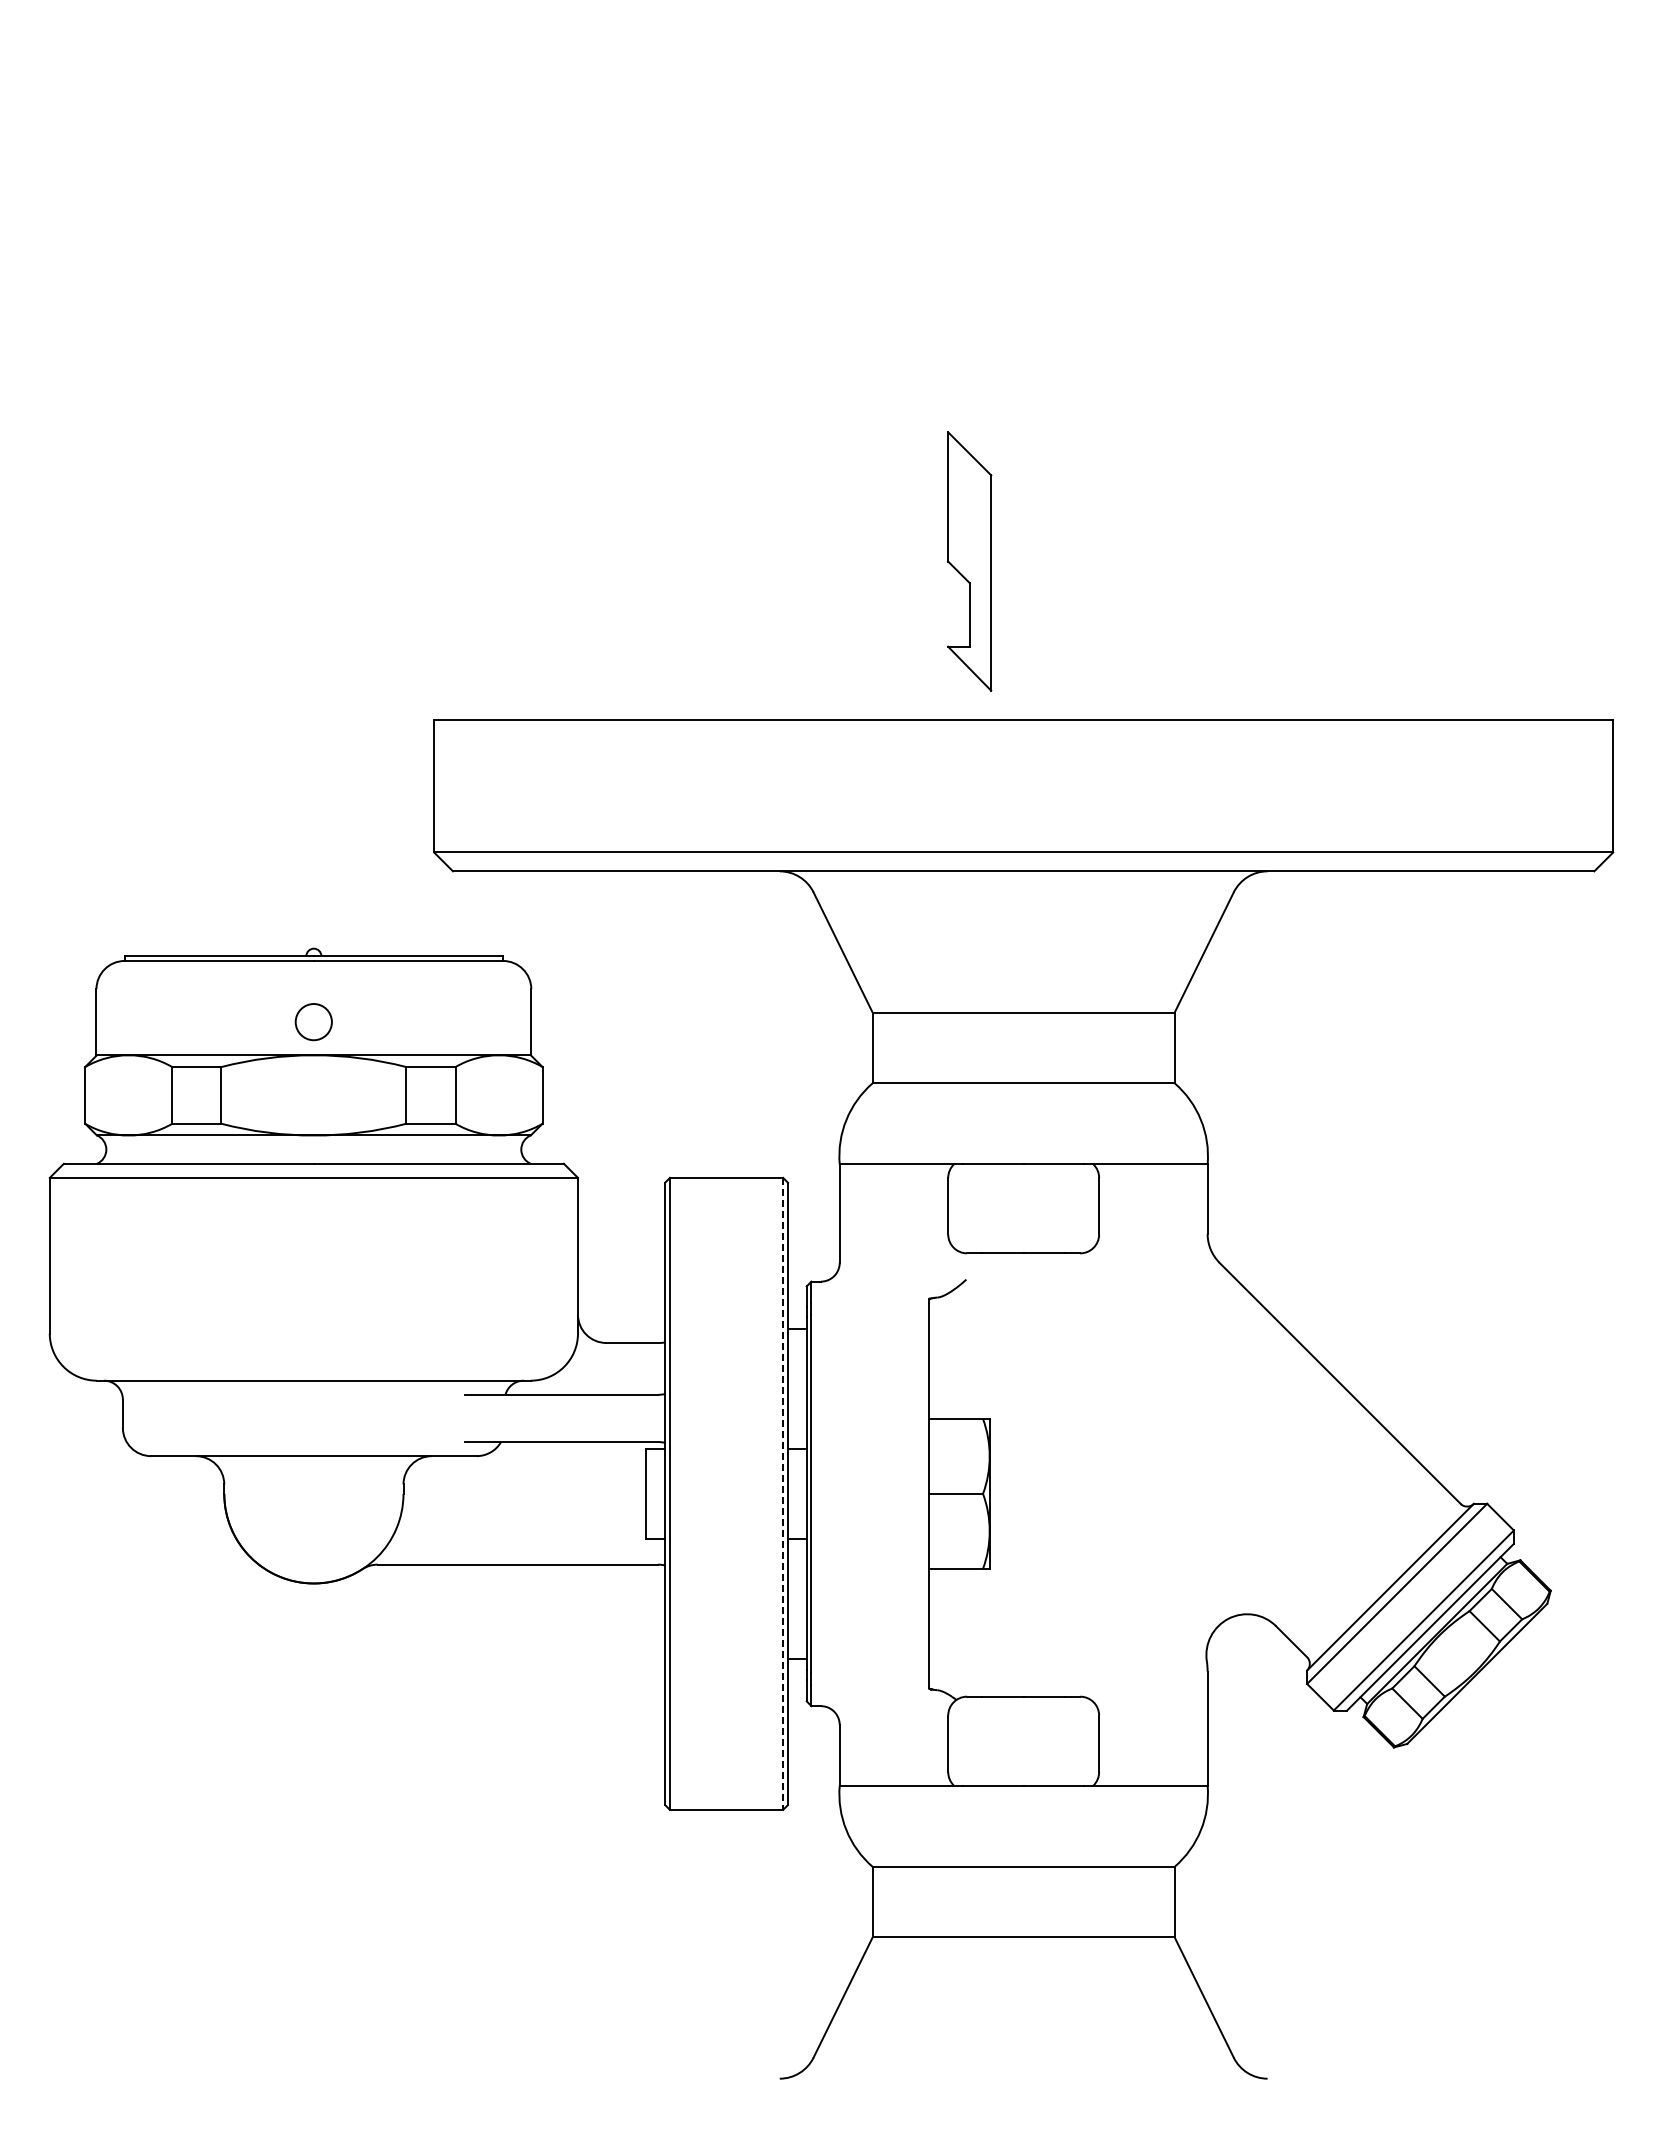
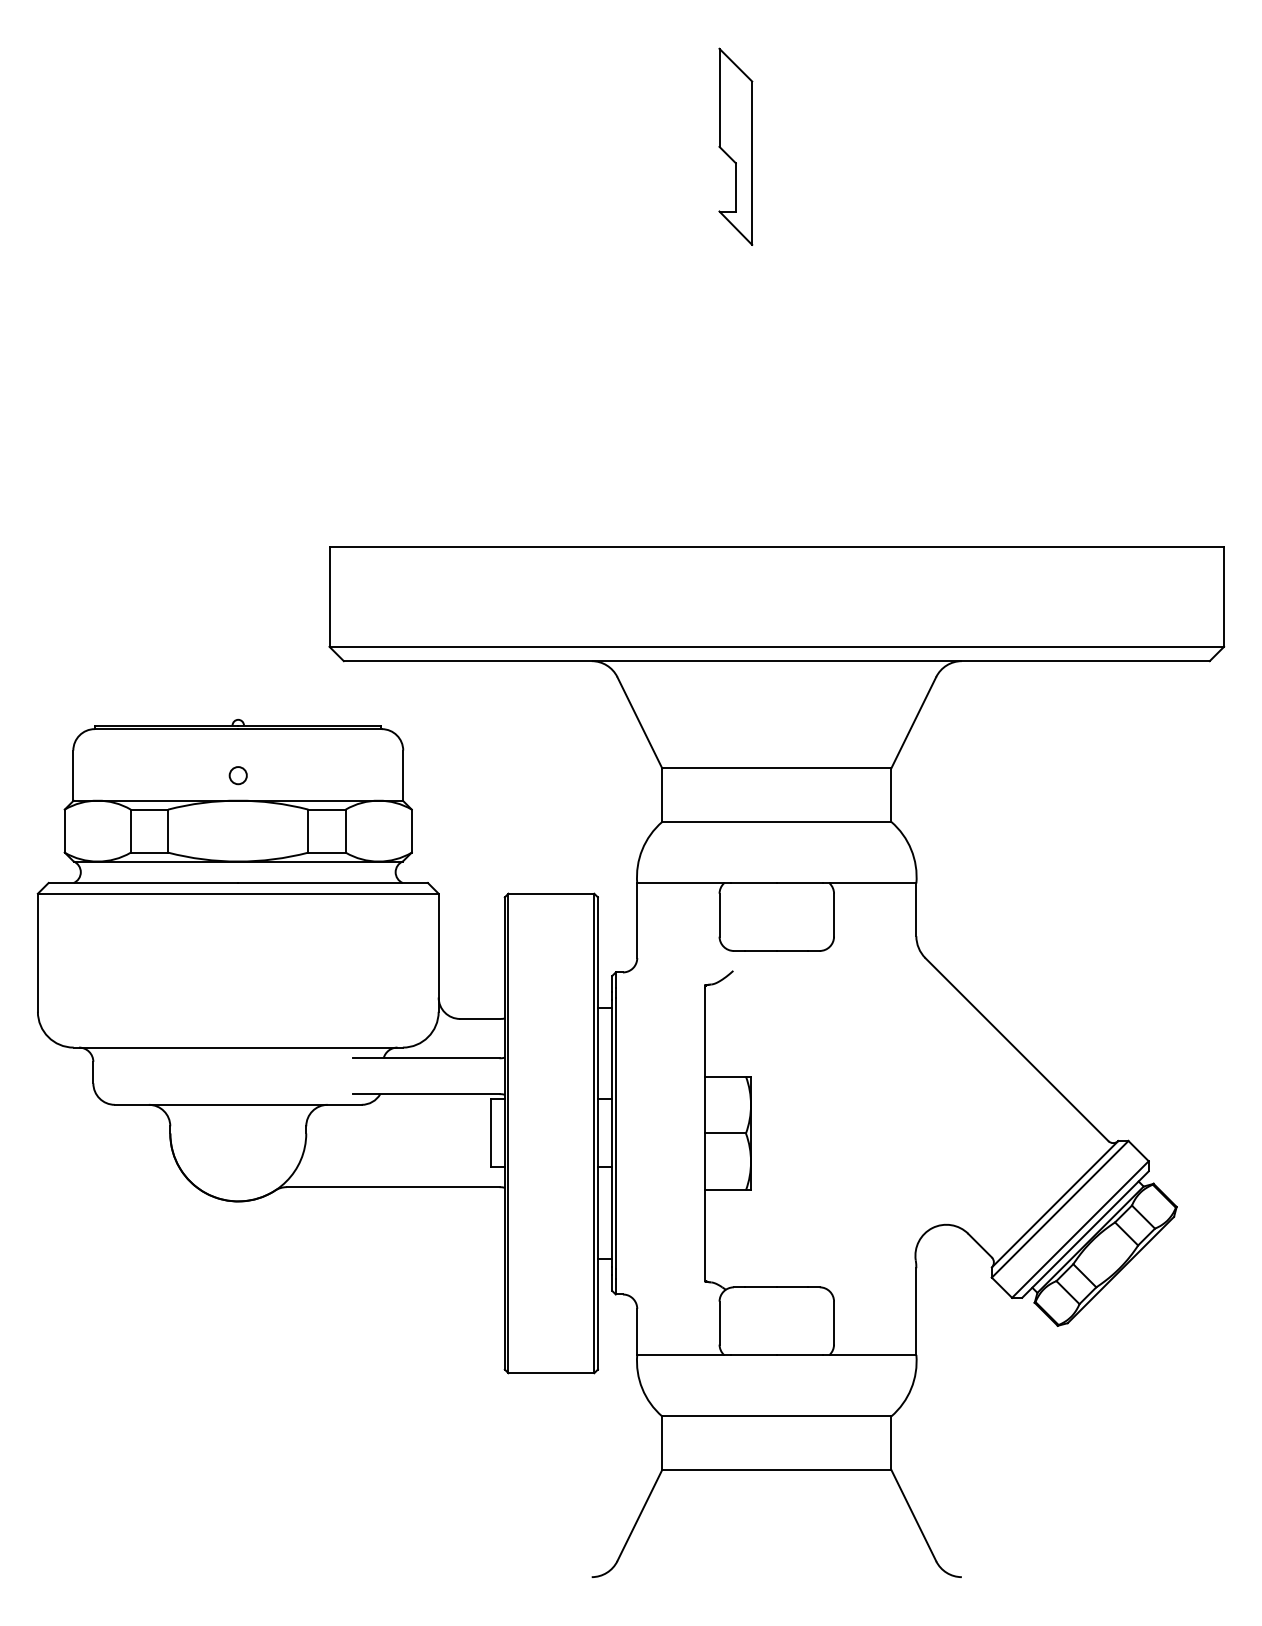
part: (969, 561) -> (735, 146), moved
circle: (313, 1022) -> (237, 775), size x0.62
line: (783, 1493) -> (594, 1133), dashed -> solid

